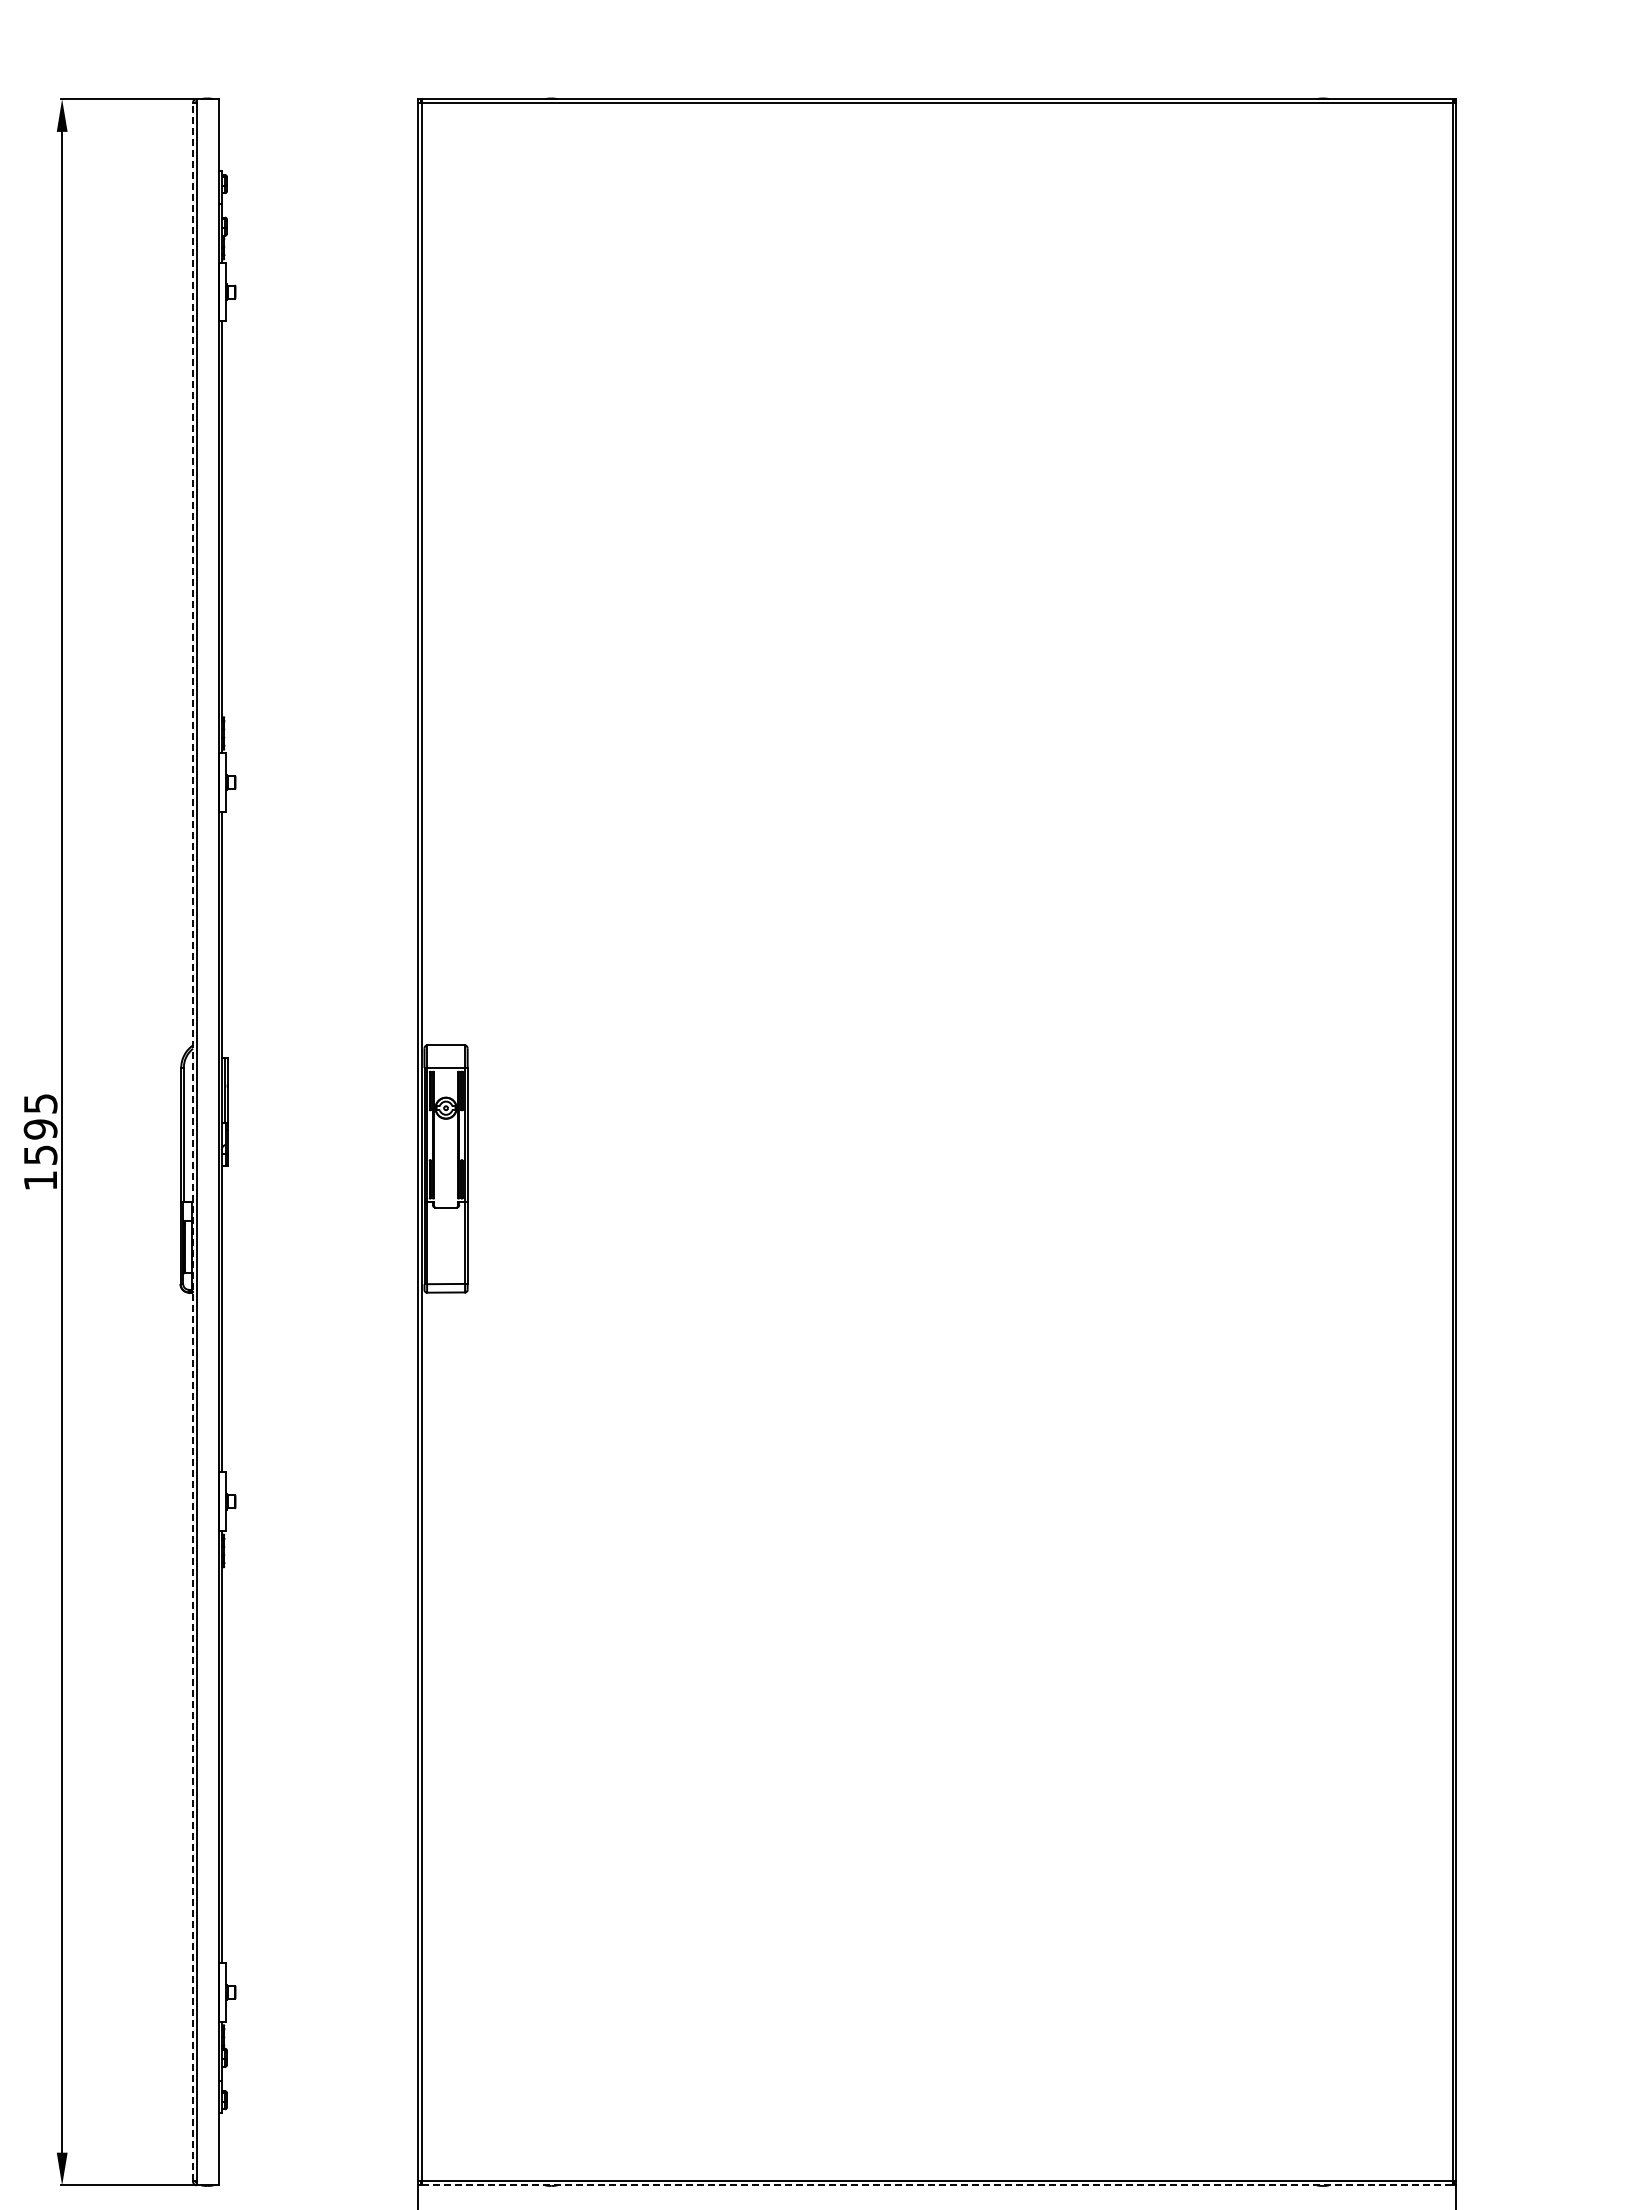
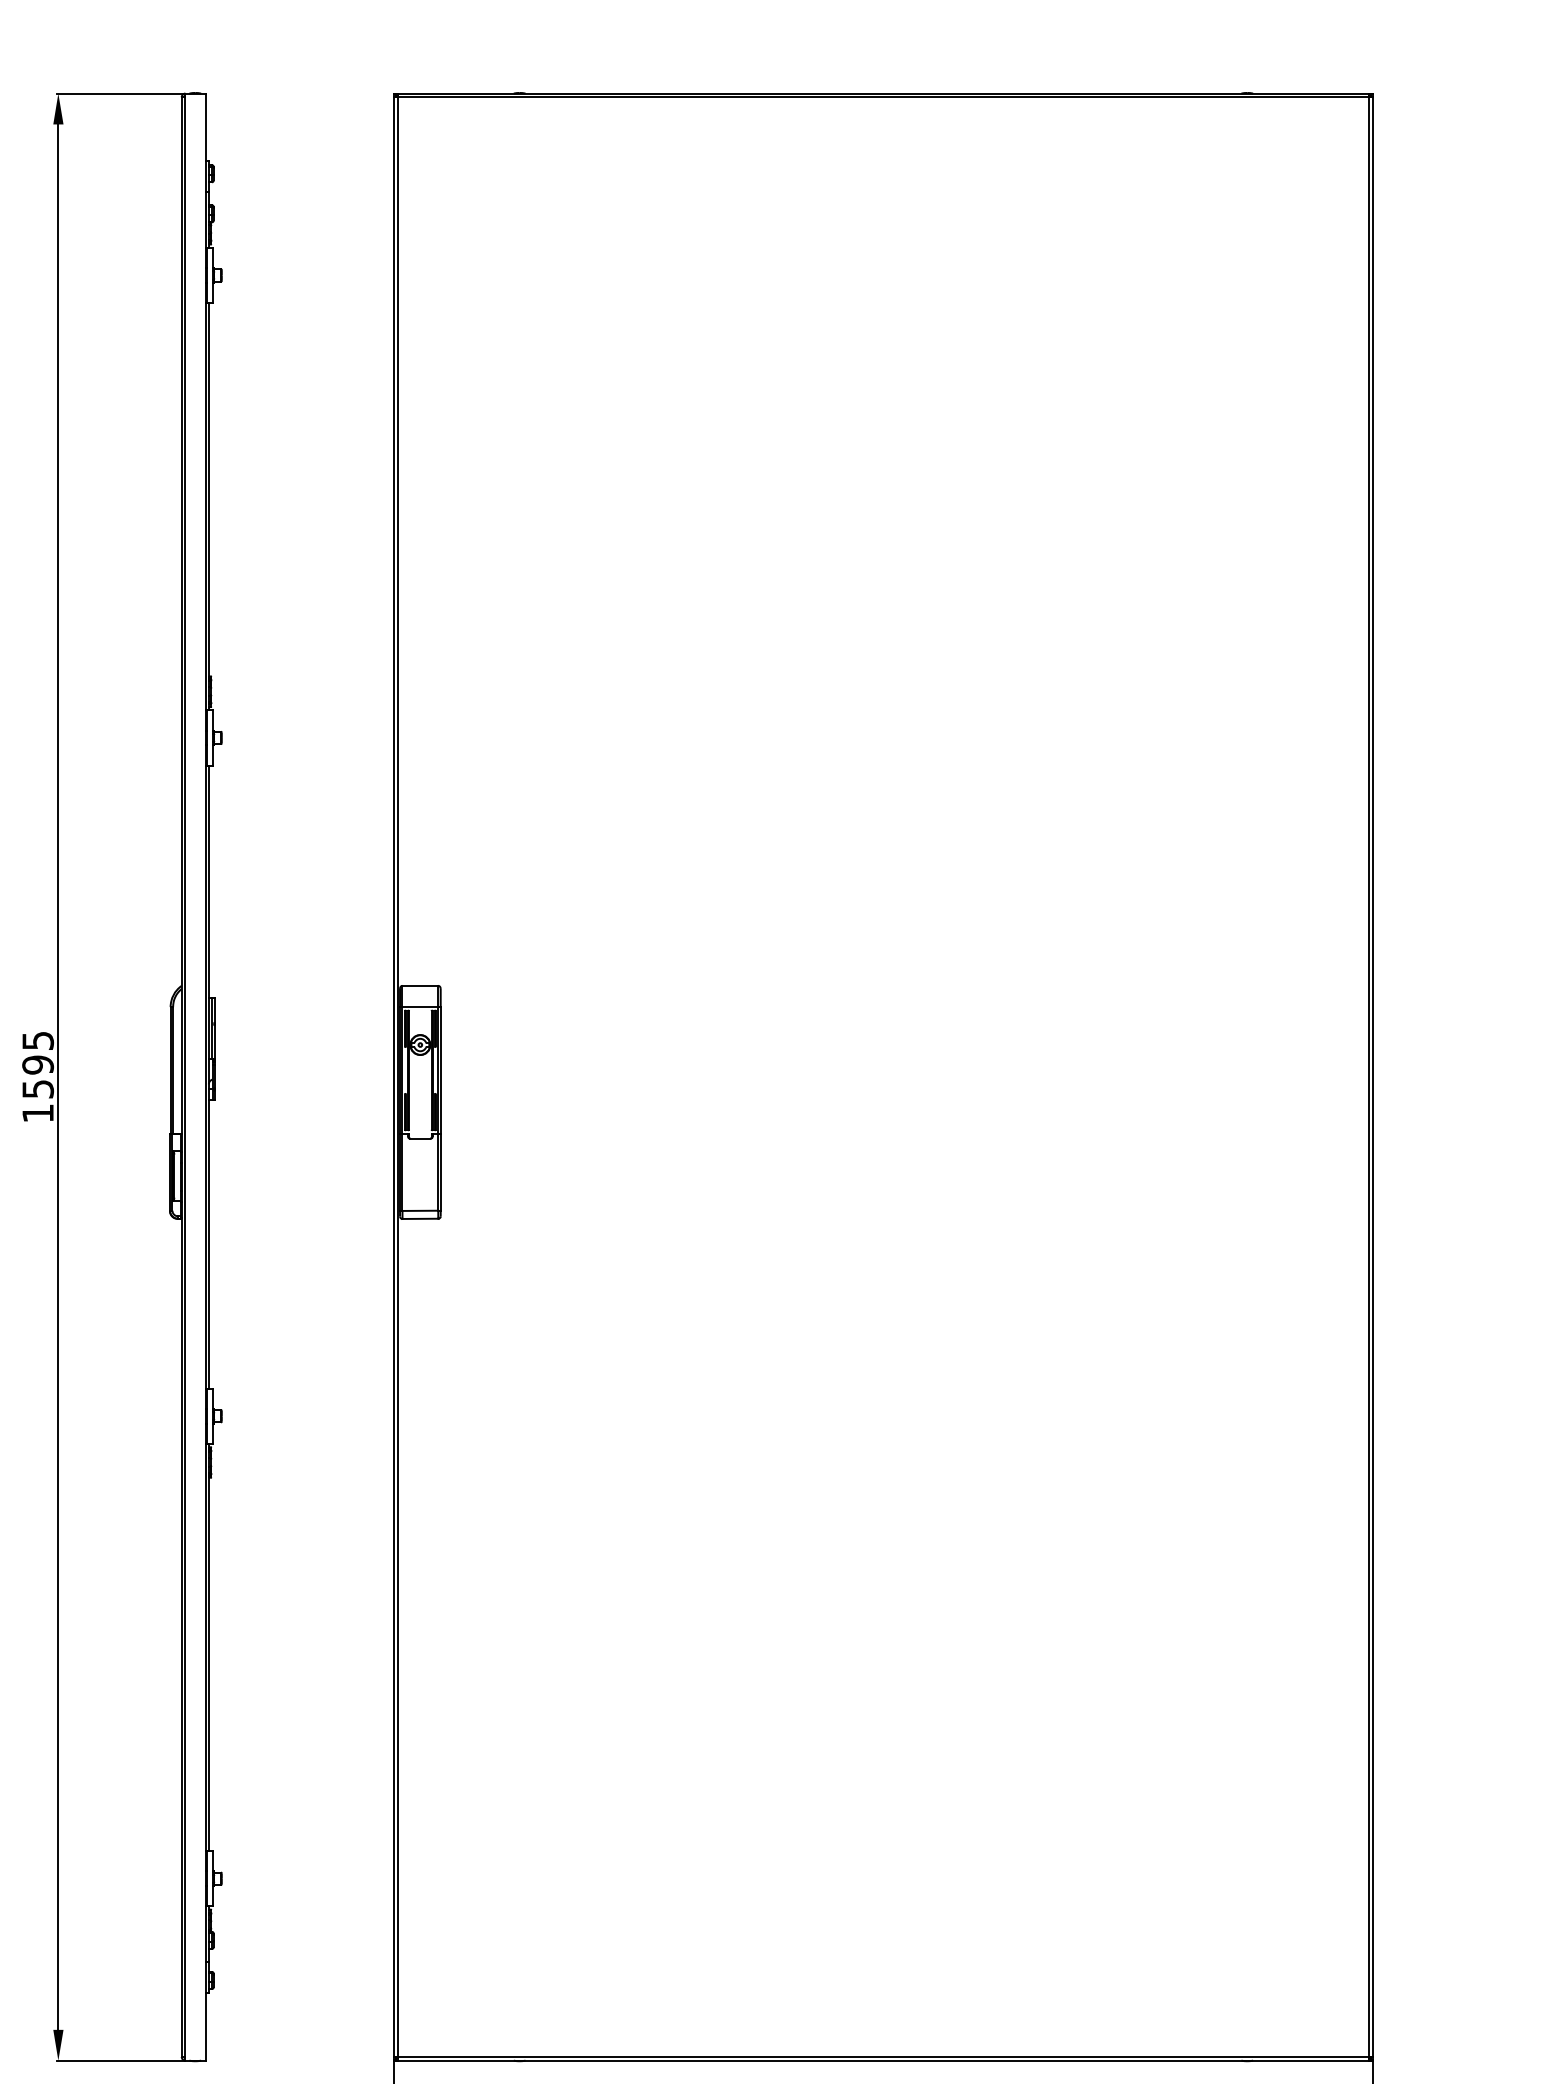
line: (192, 1141) -> (181, 1076), dashed -> solid
line: (937, 2185) -> (883, 2060), dashed -> solid

